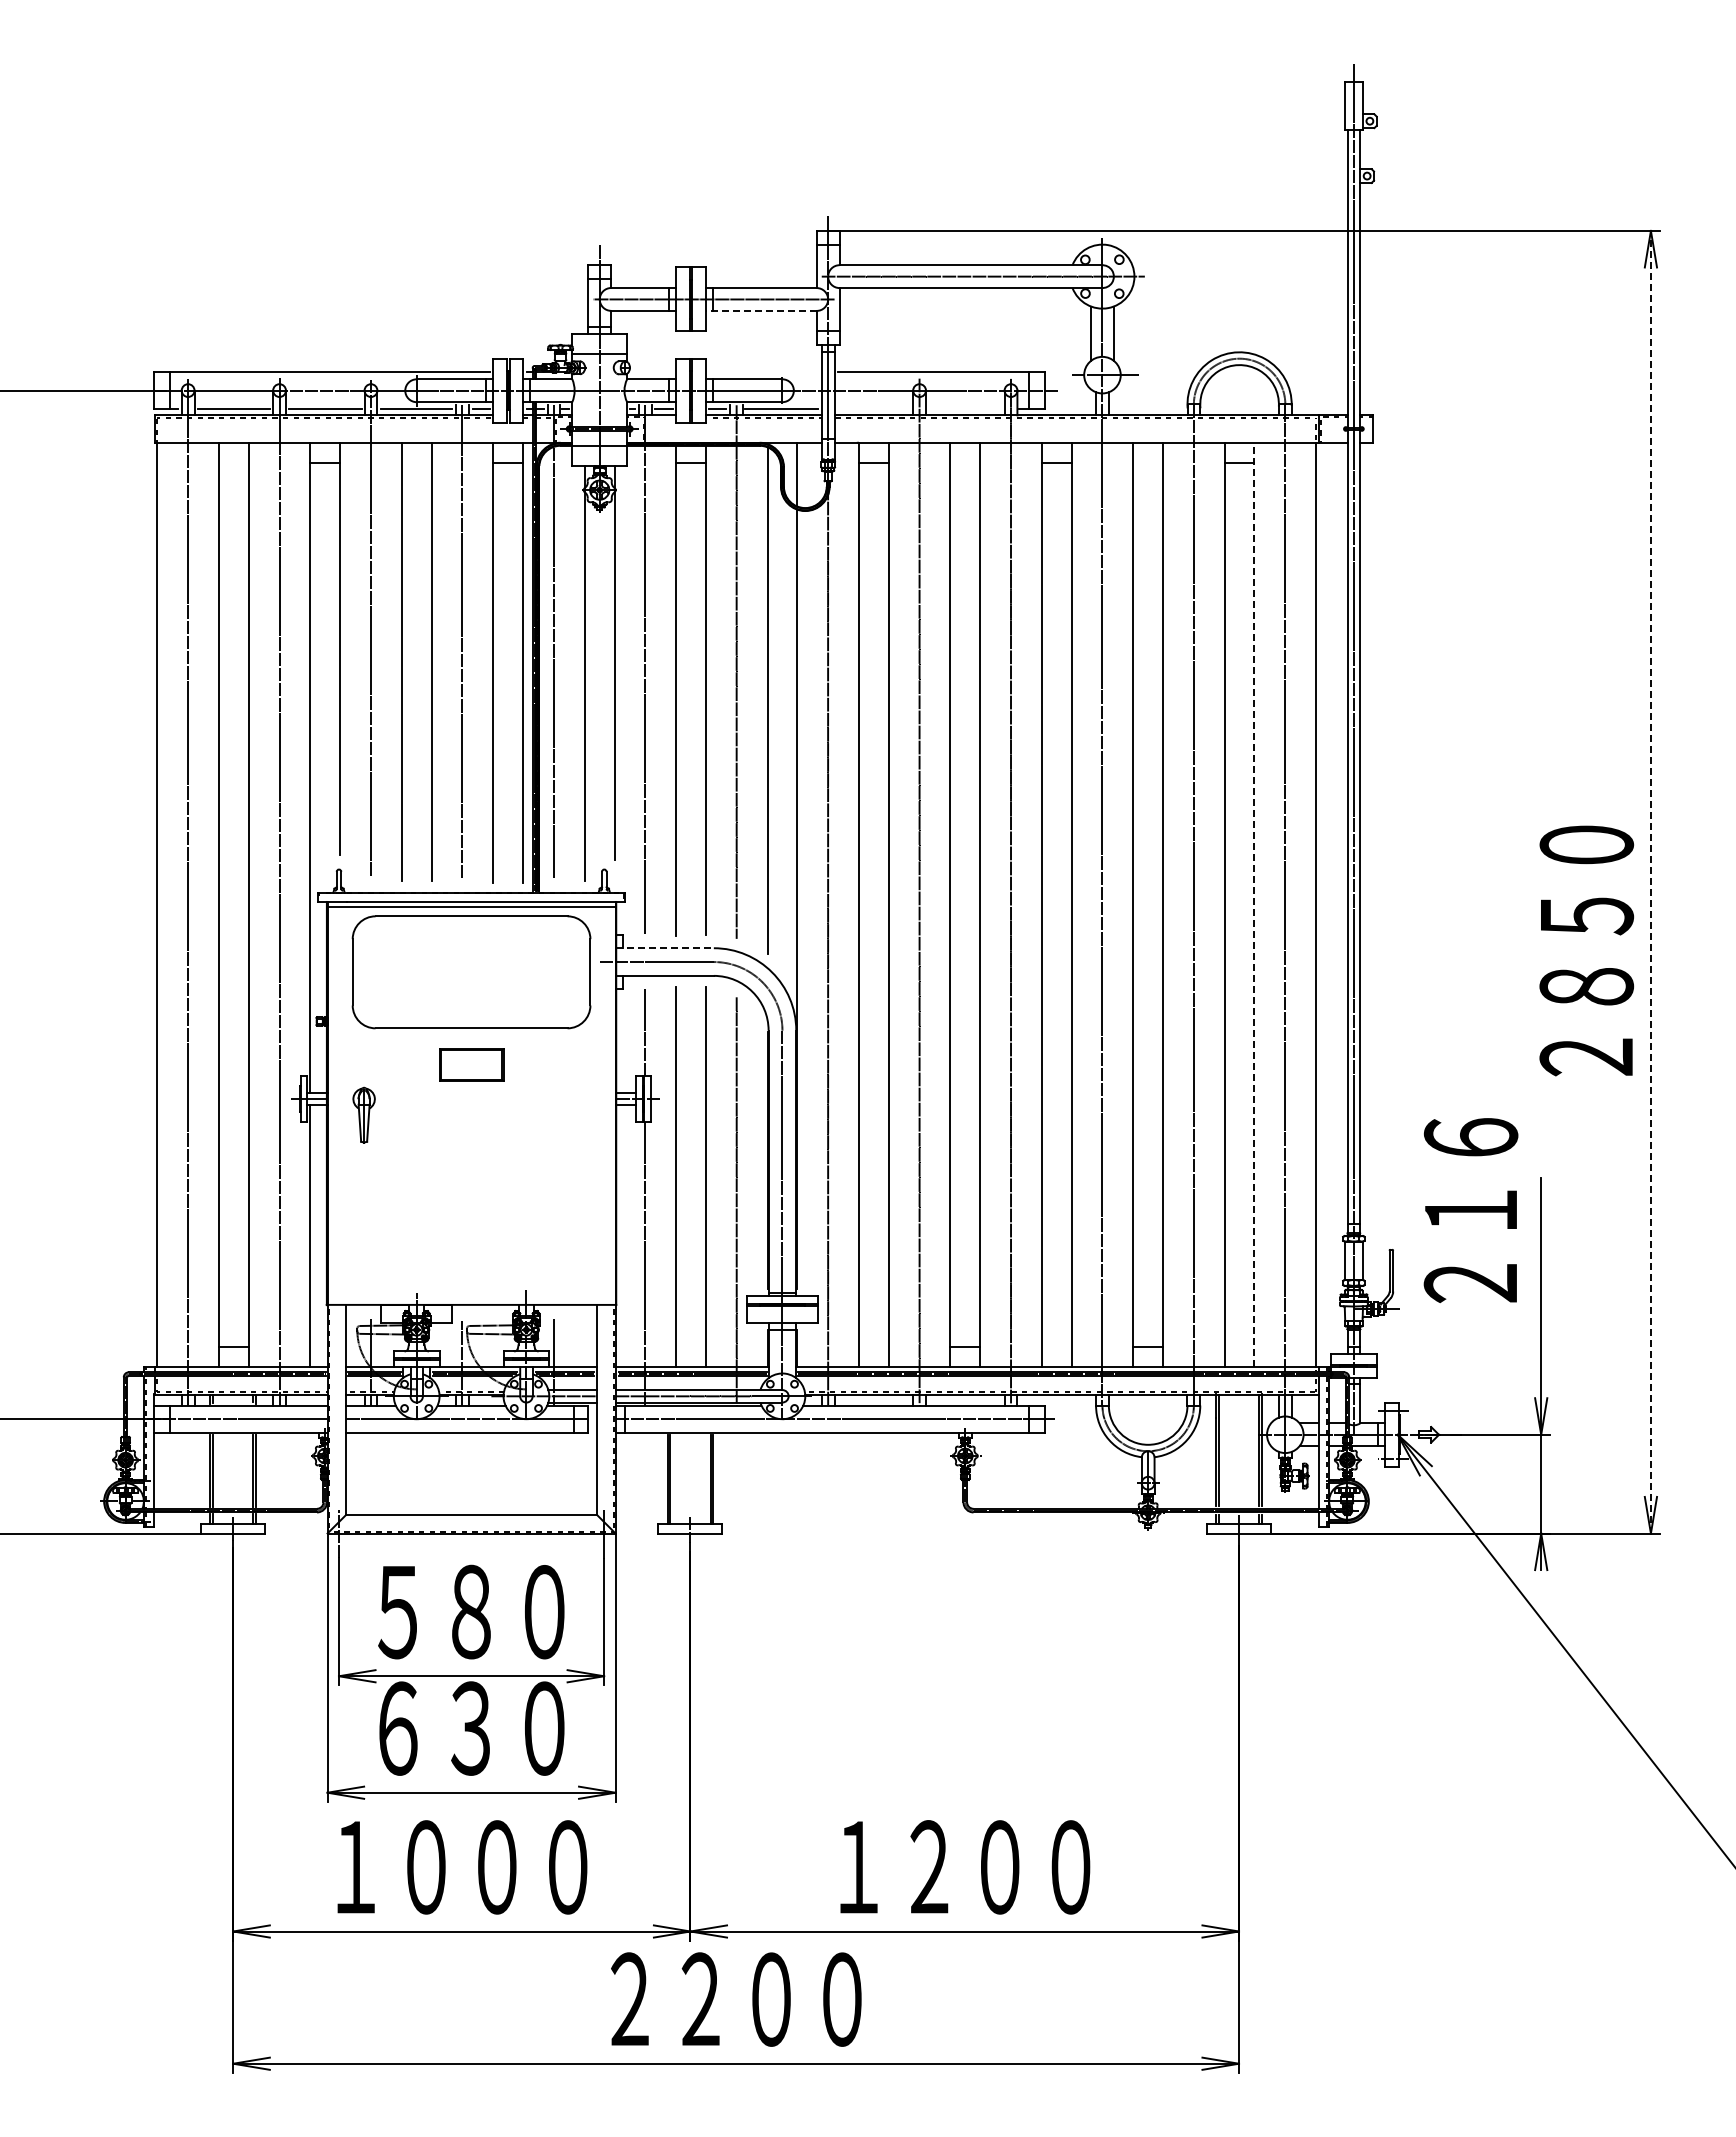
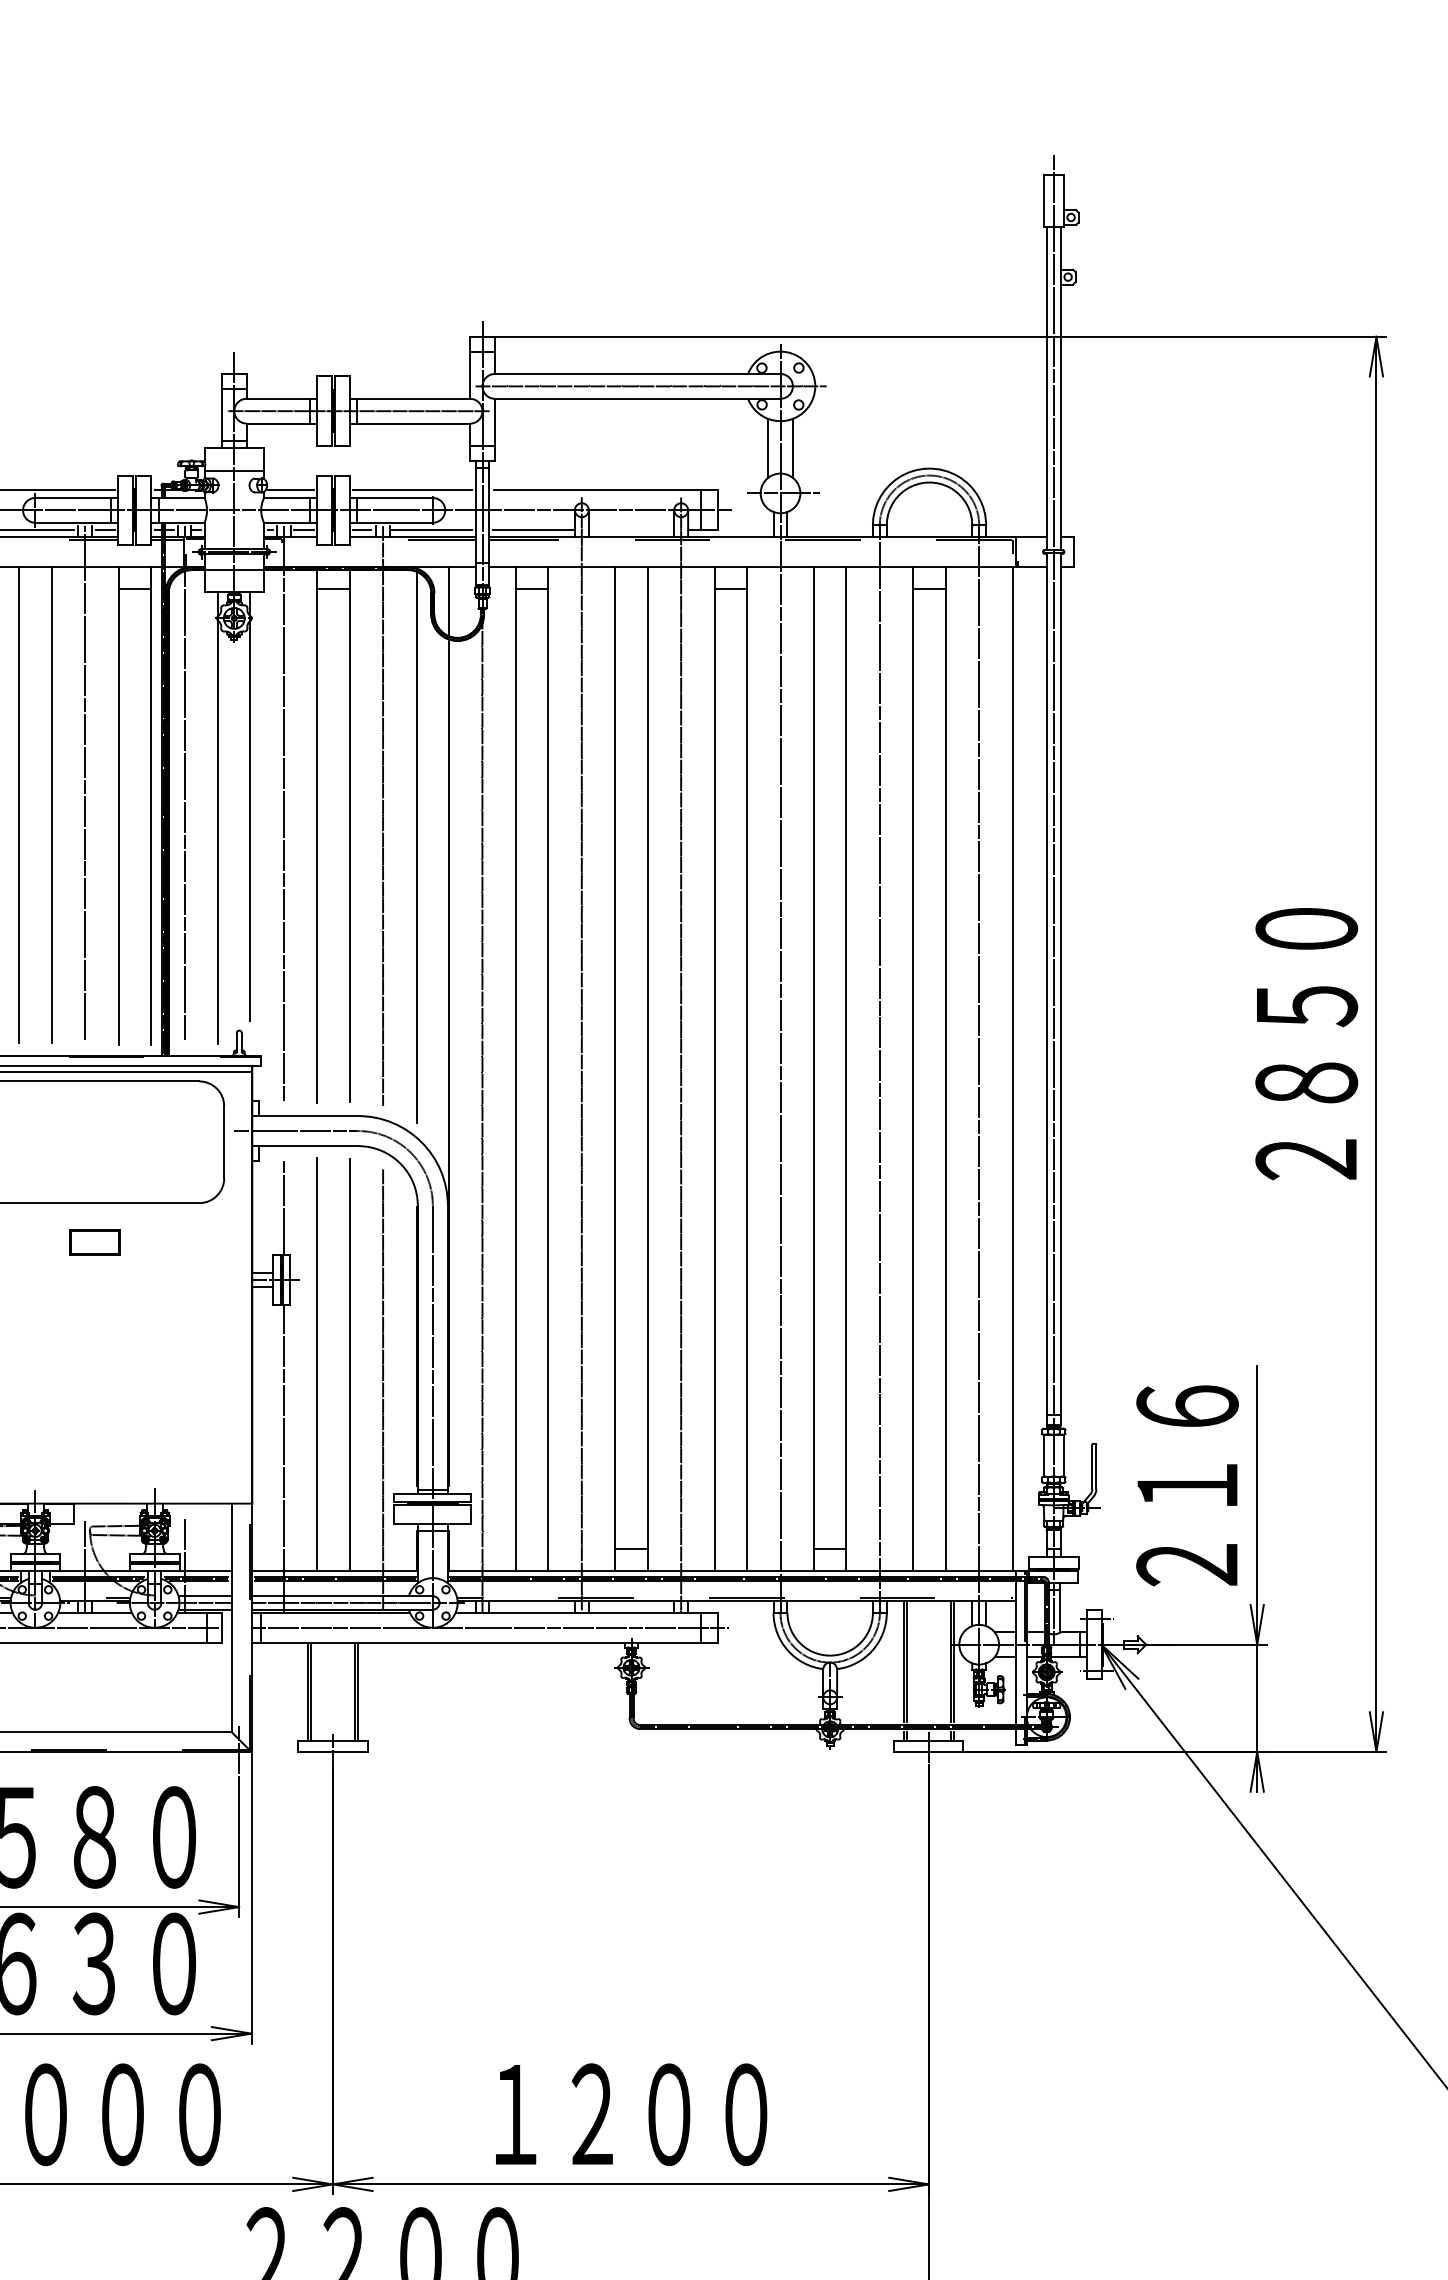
line: (760, 310) -> (408, 423), dashed -> solid
line: (651, 372) -> (290, 490), added
line: (763, 372) -> (412, 490), added
line: (874, 408) -> (532, 529), added
line: (1650, 881) -> (1375, 1043), dashed -> solid
line: (1254, 904) -> (945, 1068), dashed -> solid
line: (665, 948) -> (305, 1116), dashed -> solid
text: (1586, 950) -> (1306, 1043), moved
part: (471, 1064) -> (94, 1242), size x0.71
text: (1470, 1210) -> (1186, 1485), moved

